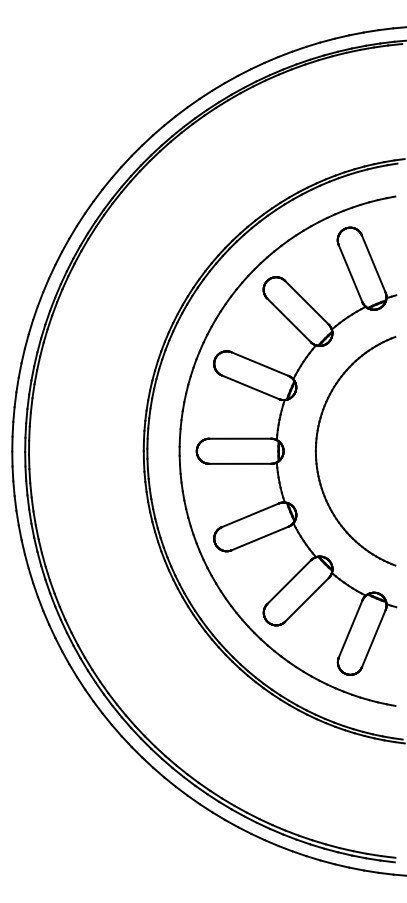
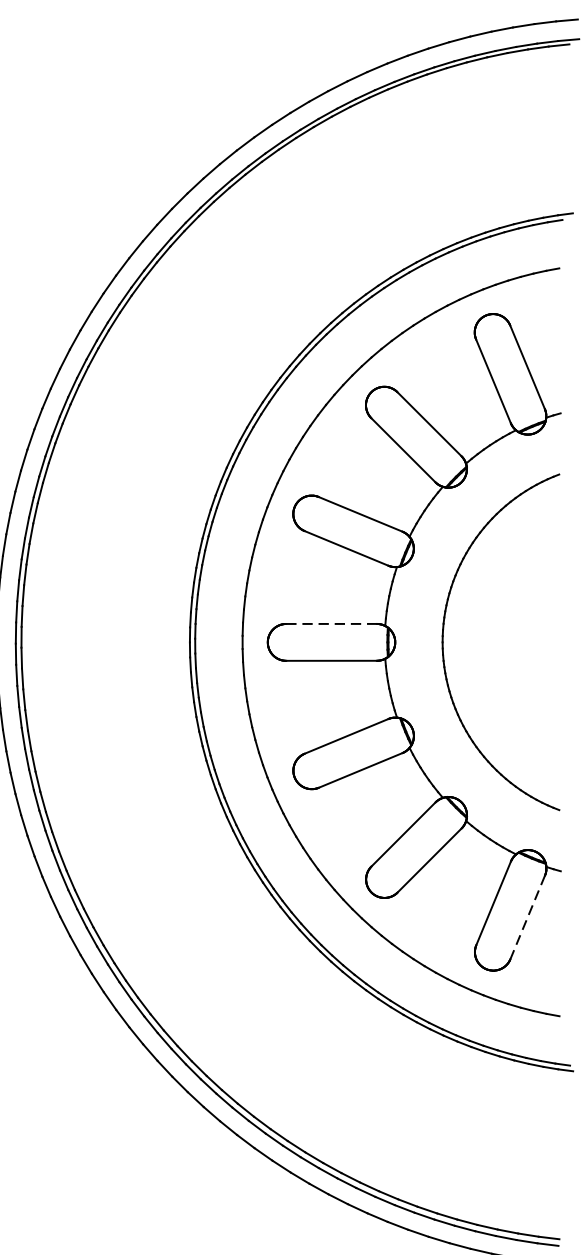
line: (240, 438) -> (331, 623), solid -> dashed
line: (373, 638) -> (527, 917), solid -> dashed

